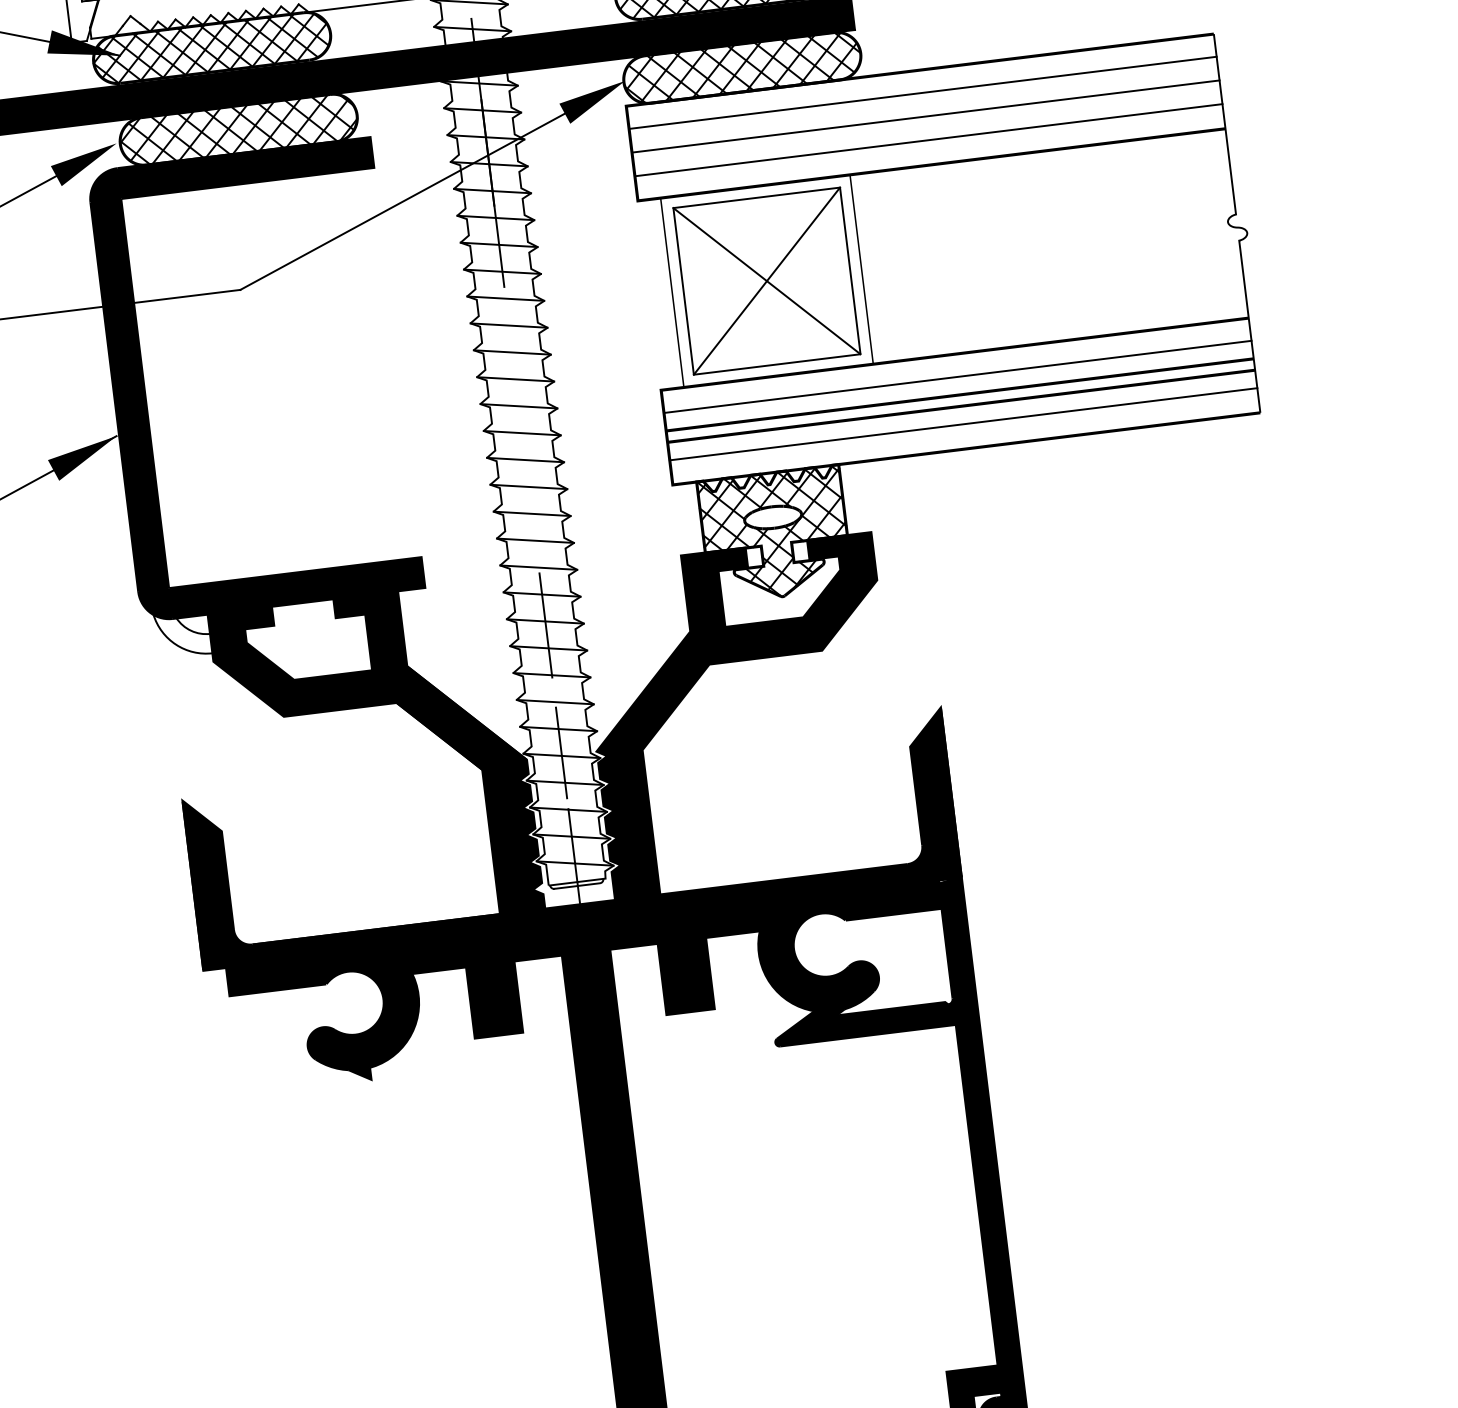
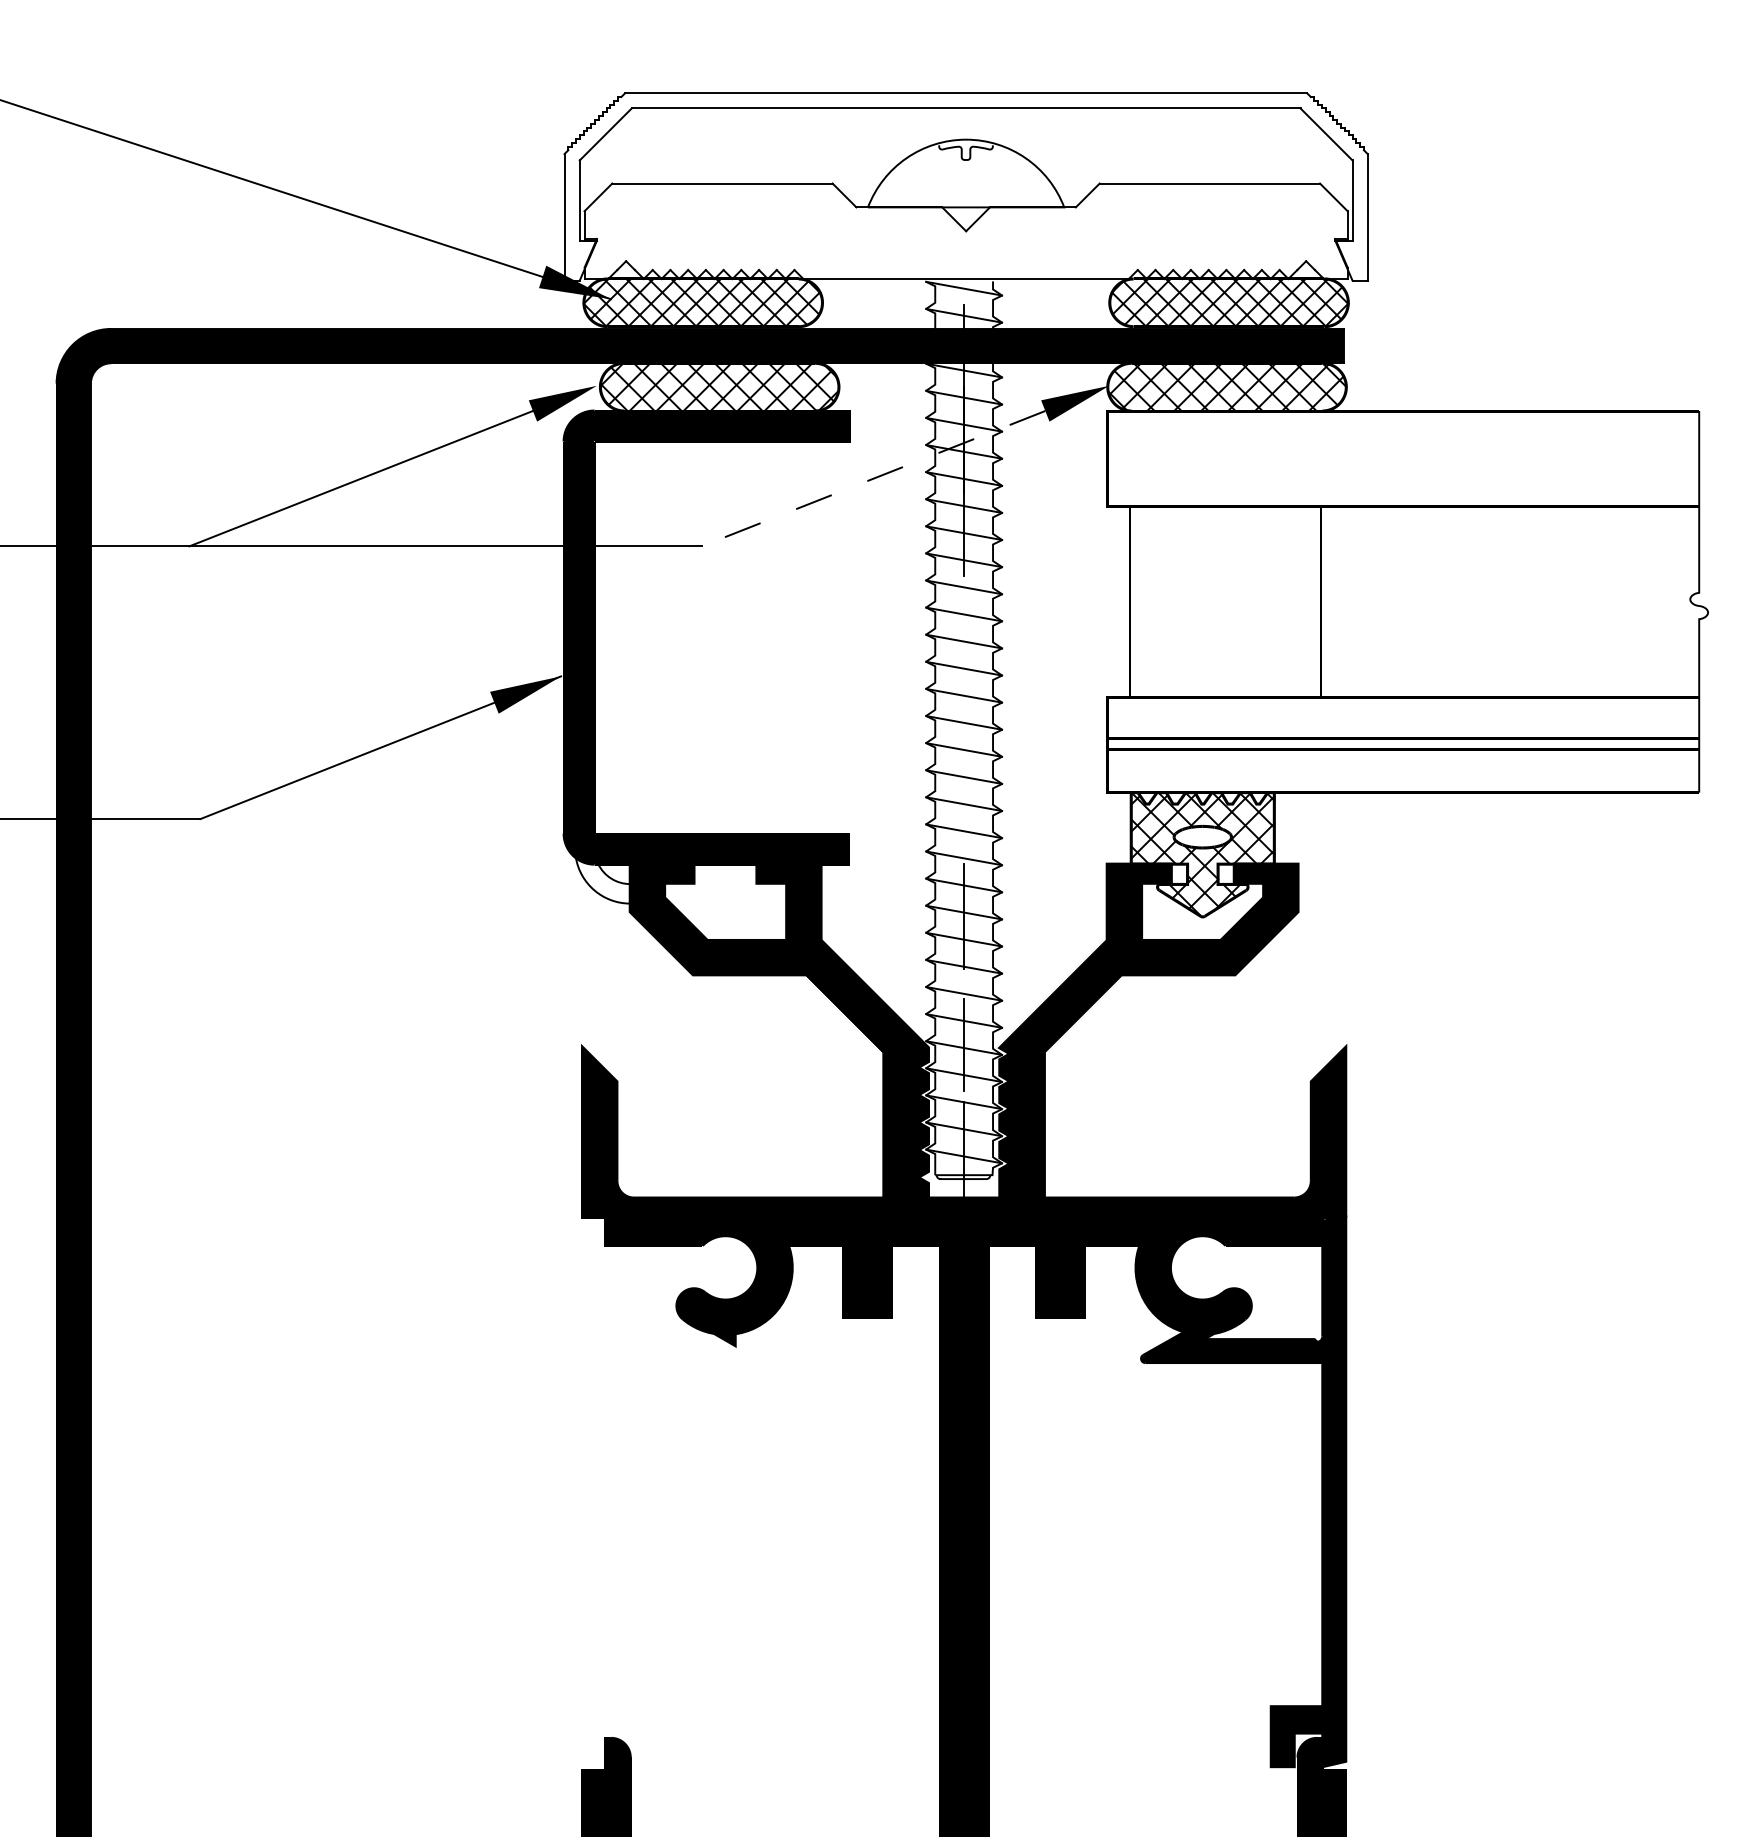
line: (923, 92) -> (1403, 433), removed
line: (926, 116) -> (1403, 457), removed
line: (928, 140) -> (1403, 481), removed
line: (402, 201) -> (873, 478), solid -> dashed
part: (766, 280) -> (1225, 601), removed
line: (958, 377) -> (1403, 720), removed
line: (963, 423) -> (1403, 767), removed

